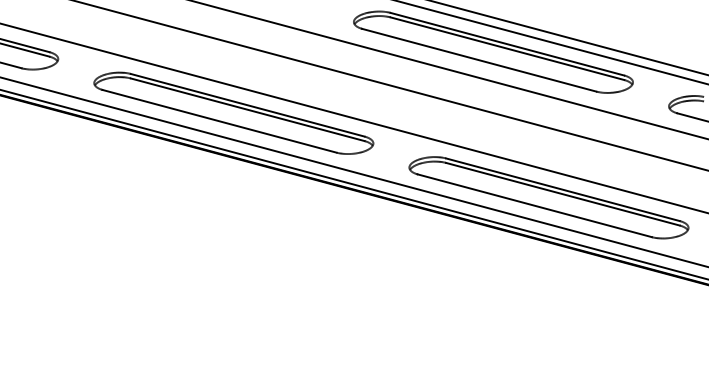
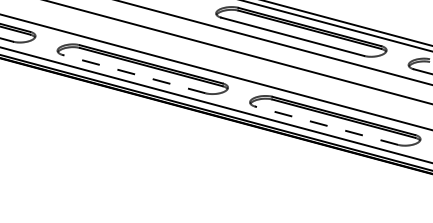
line: (218, 120) -> (133, 73), solid -> dashed
line: (534, 205) -> (326, 125), solid -> dashed

